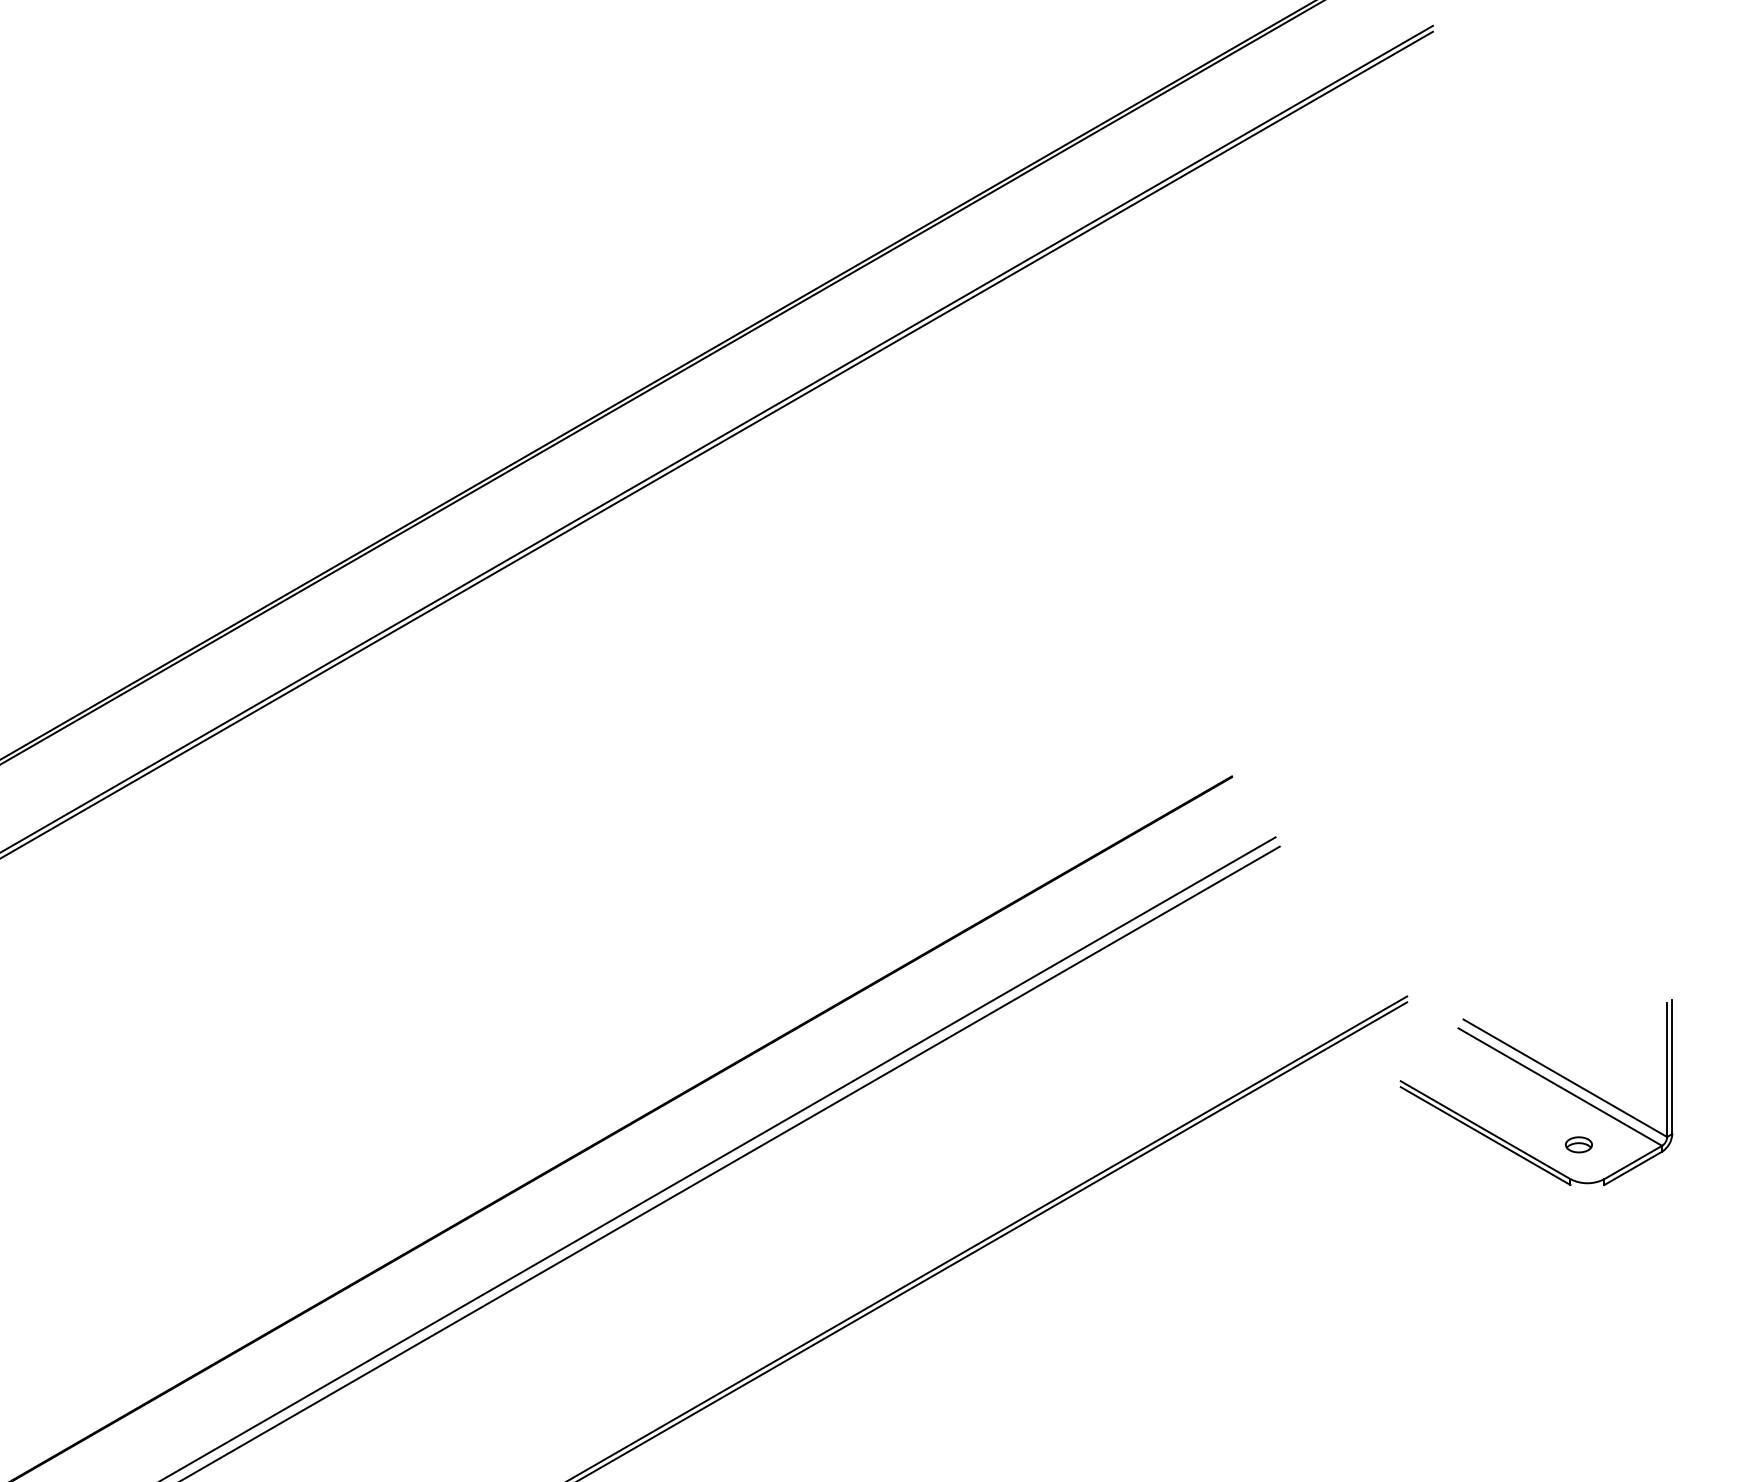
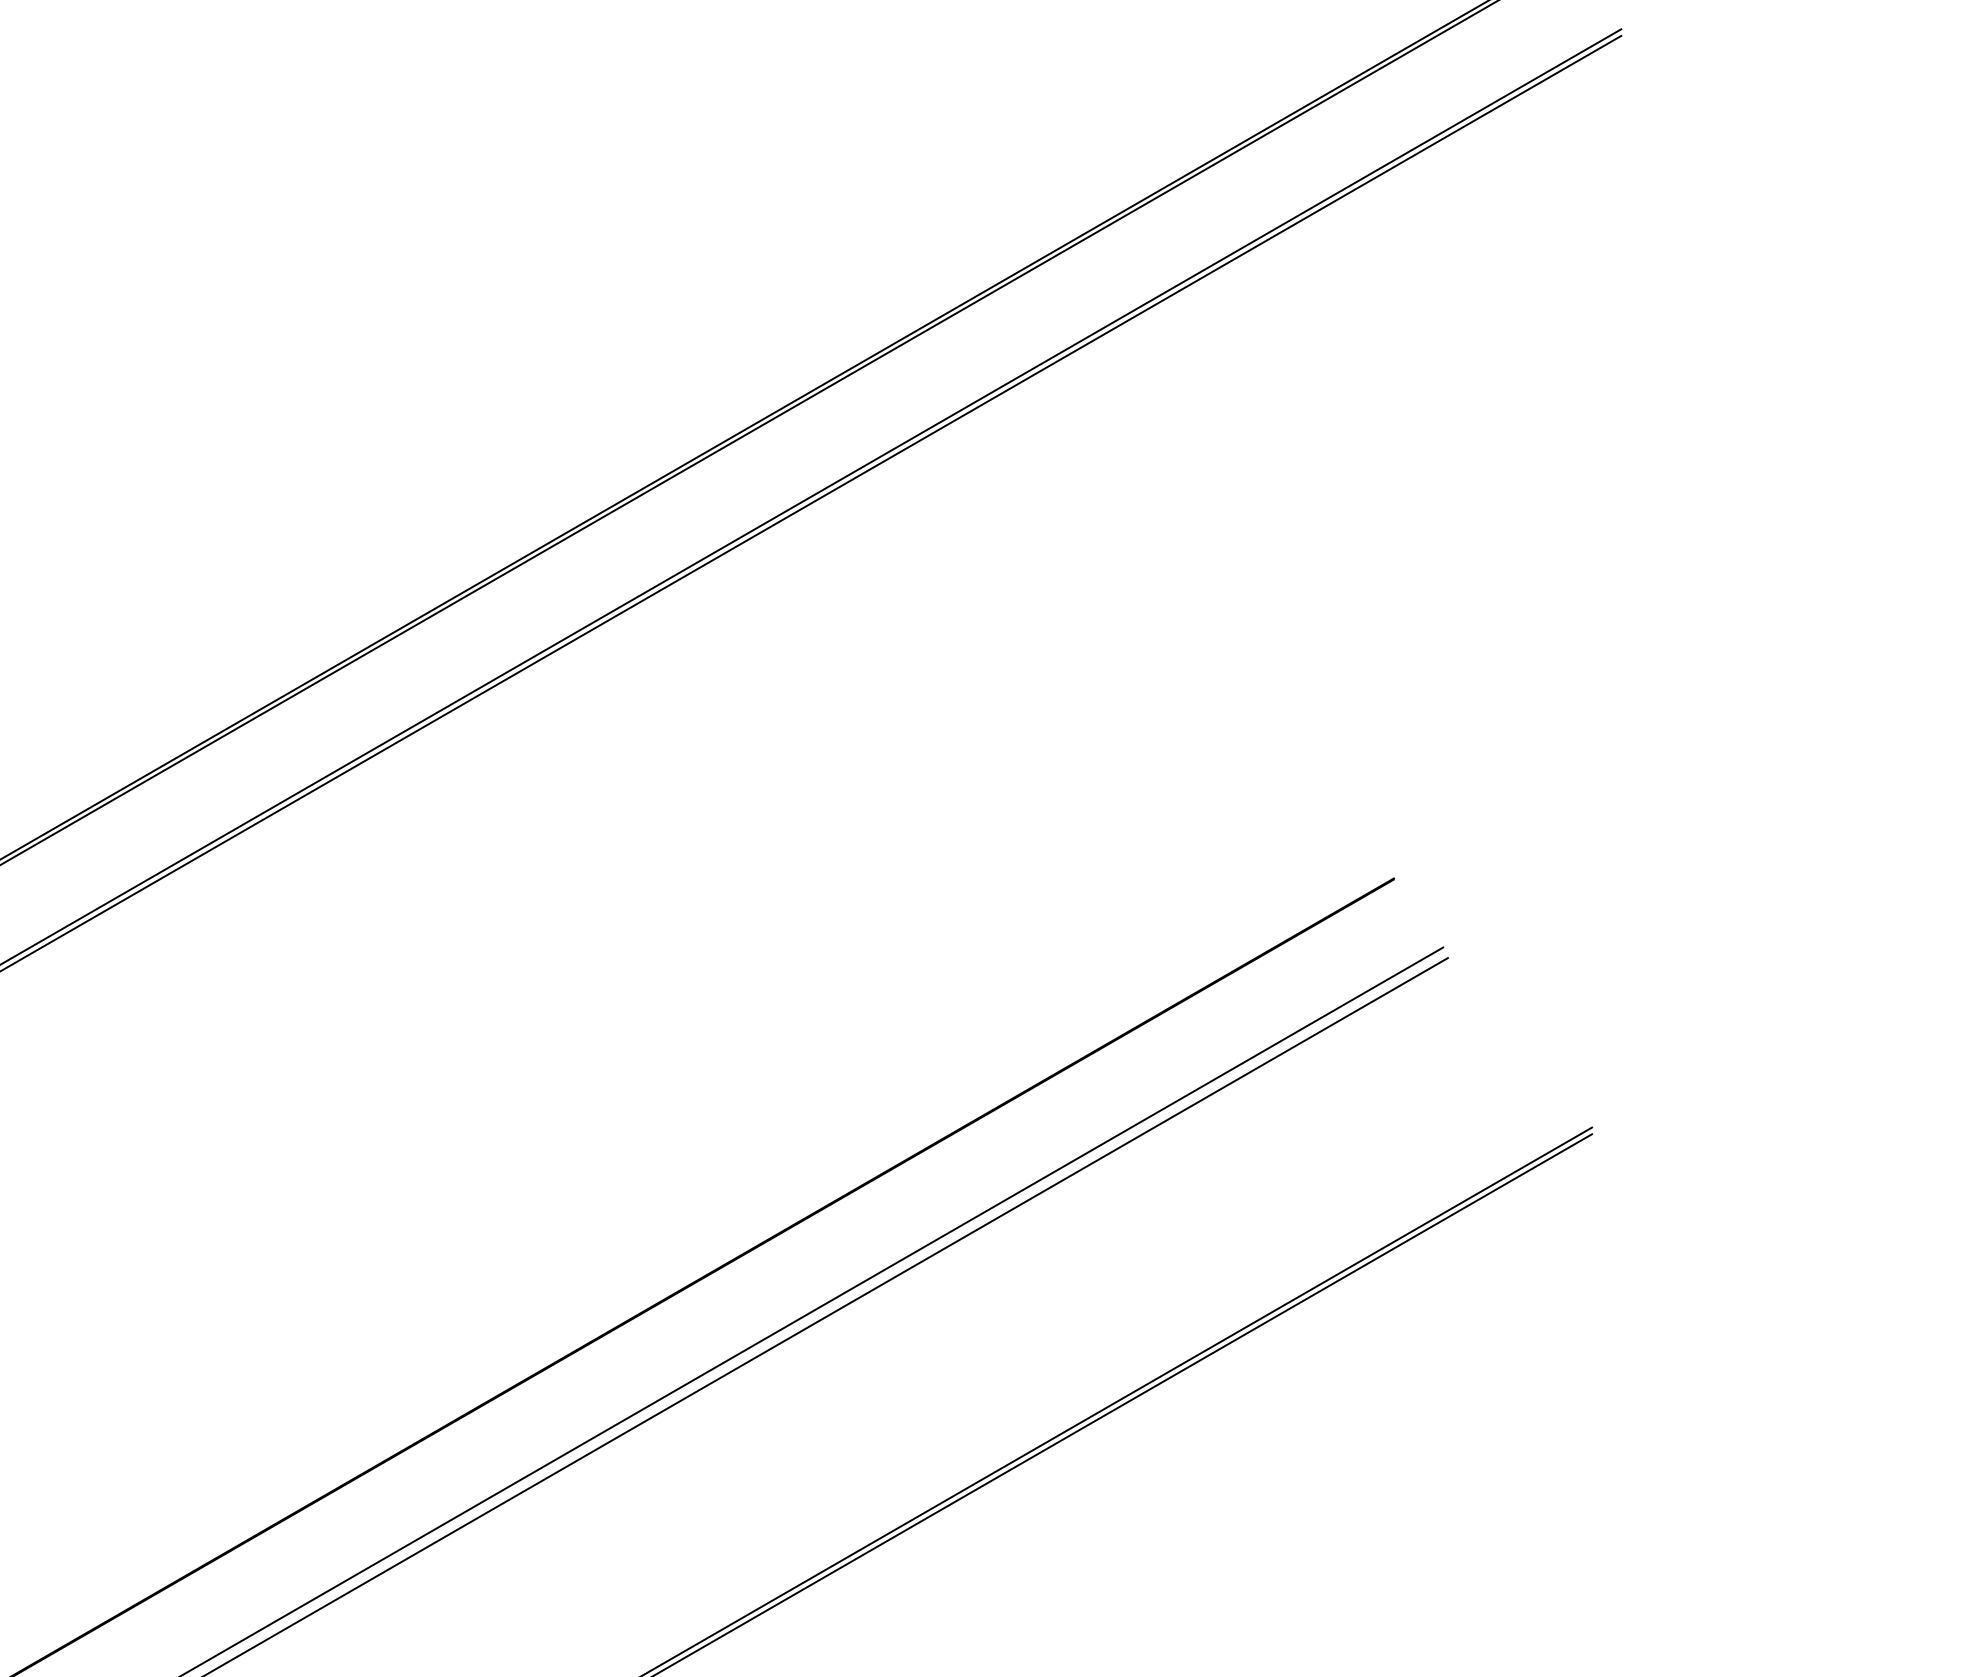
part: (1546, 1080) -> (1749, 1222), removed

